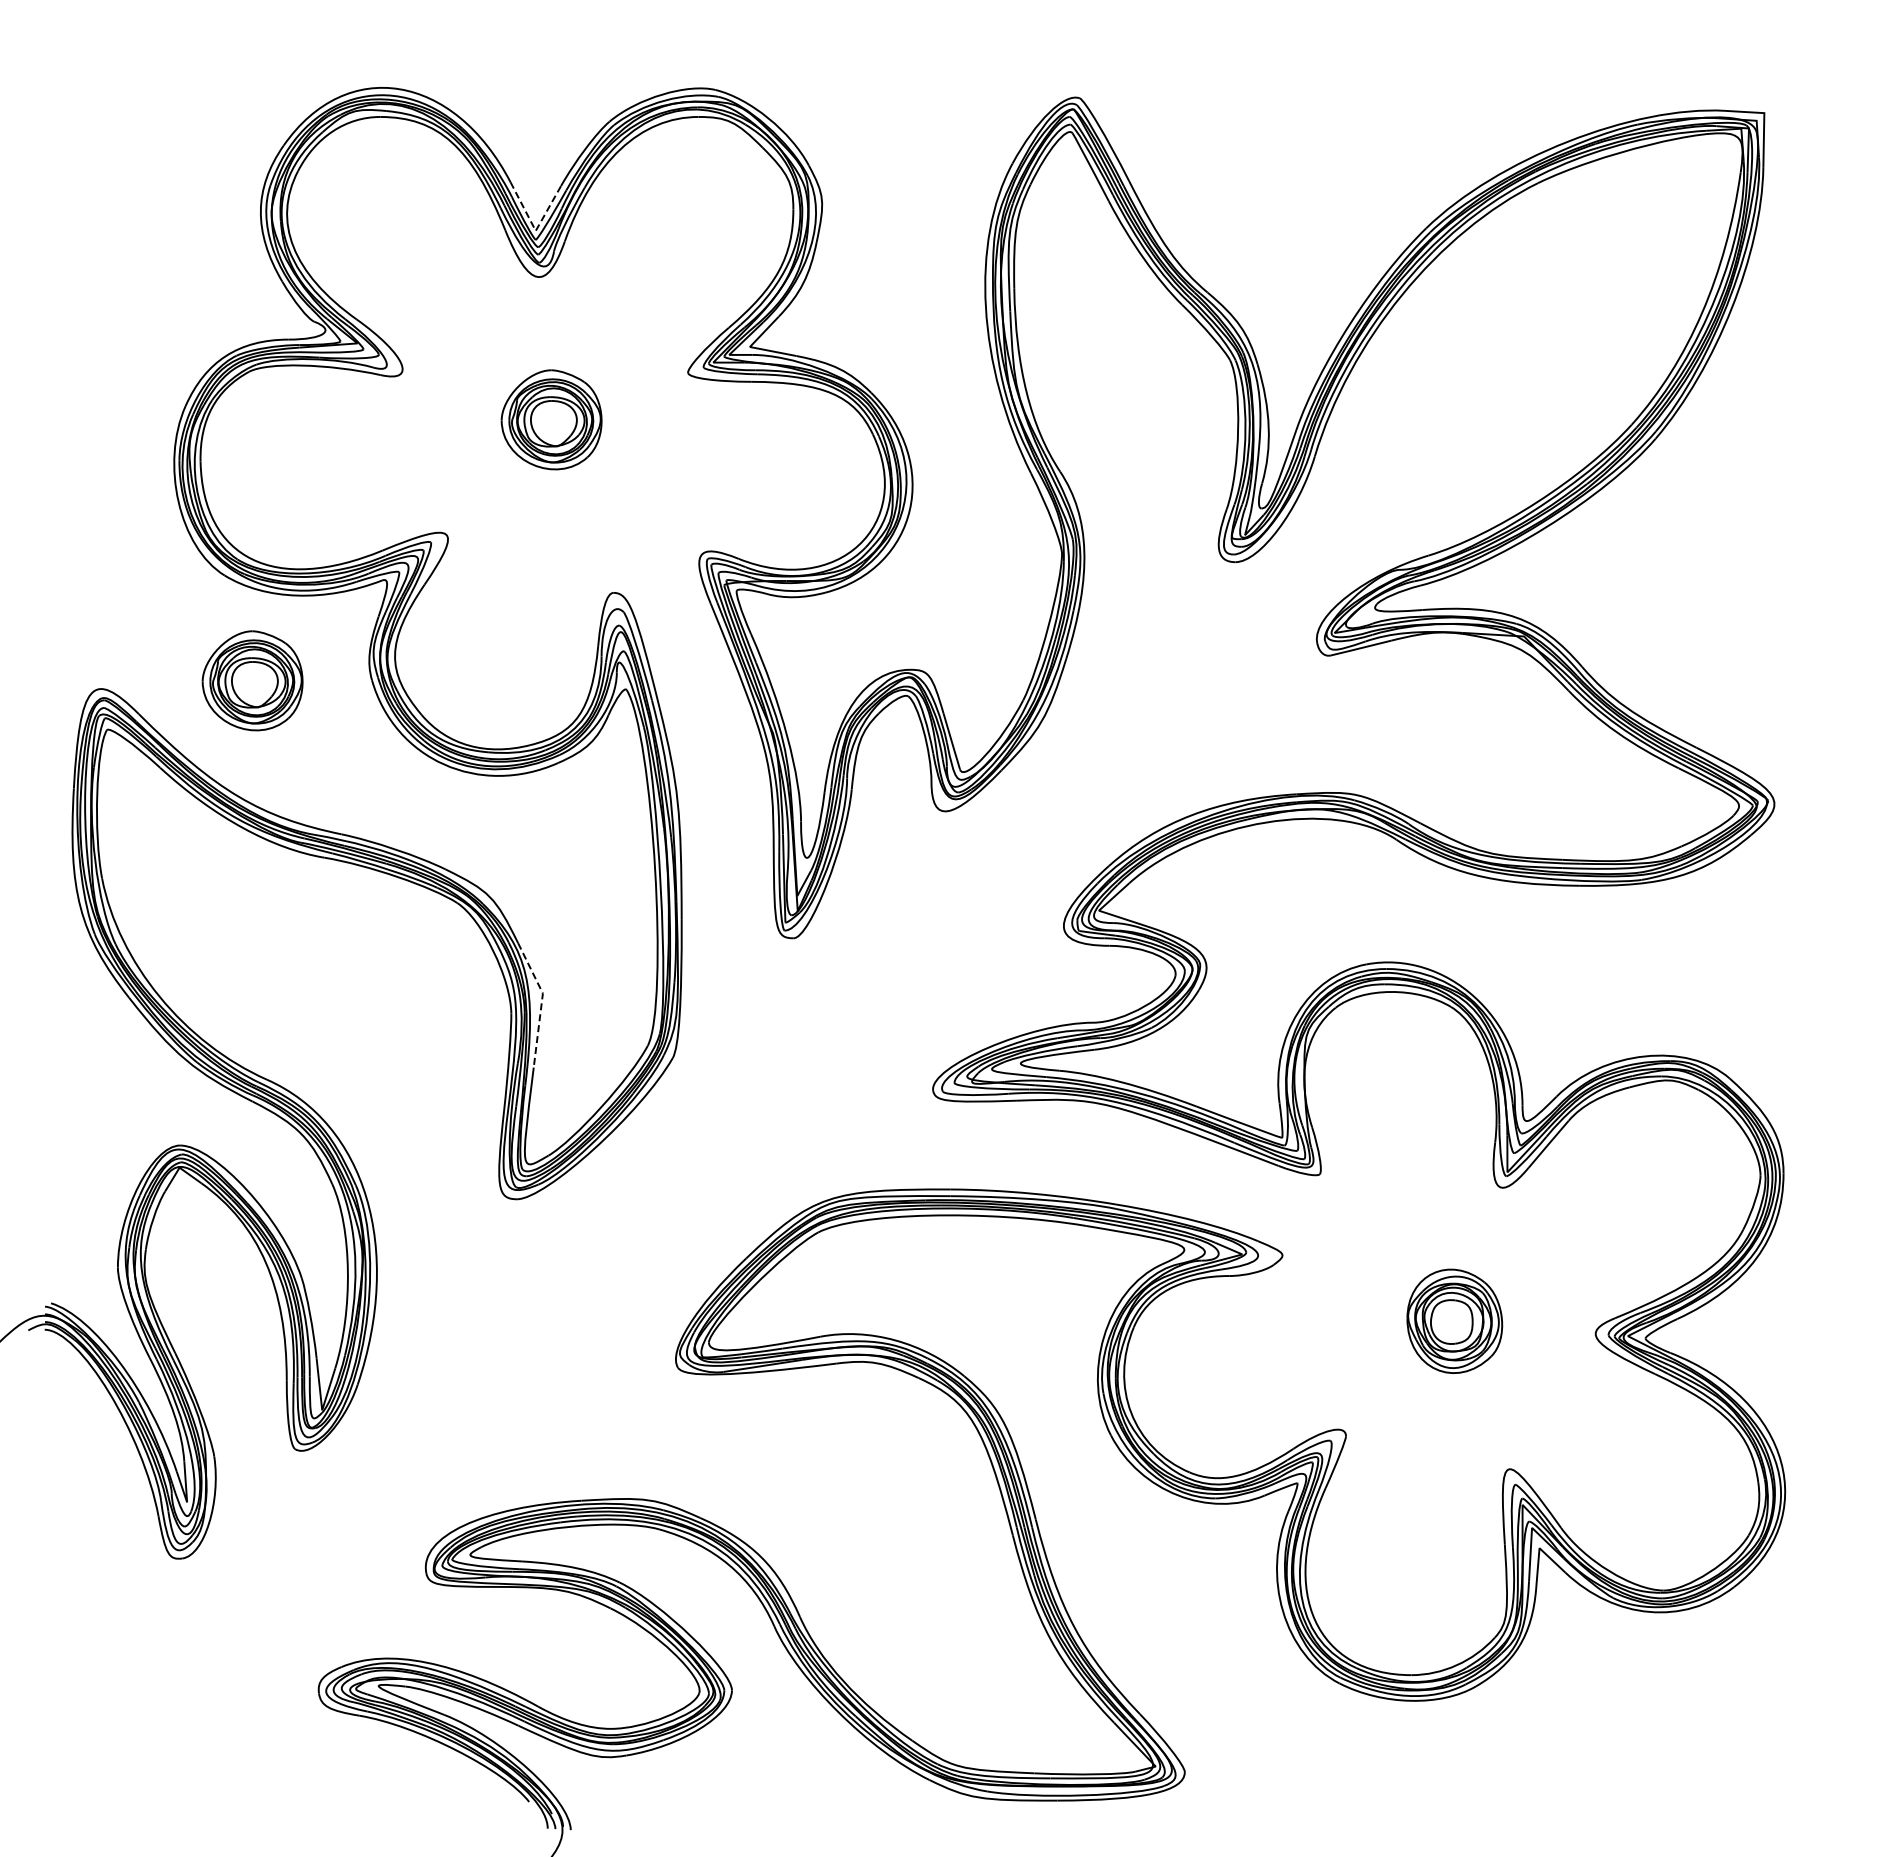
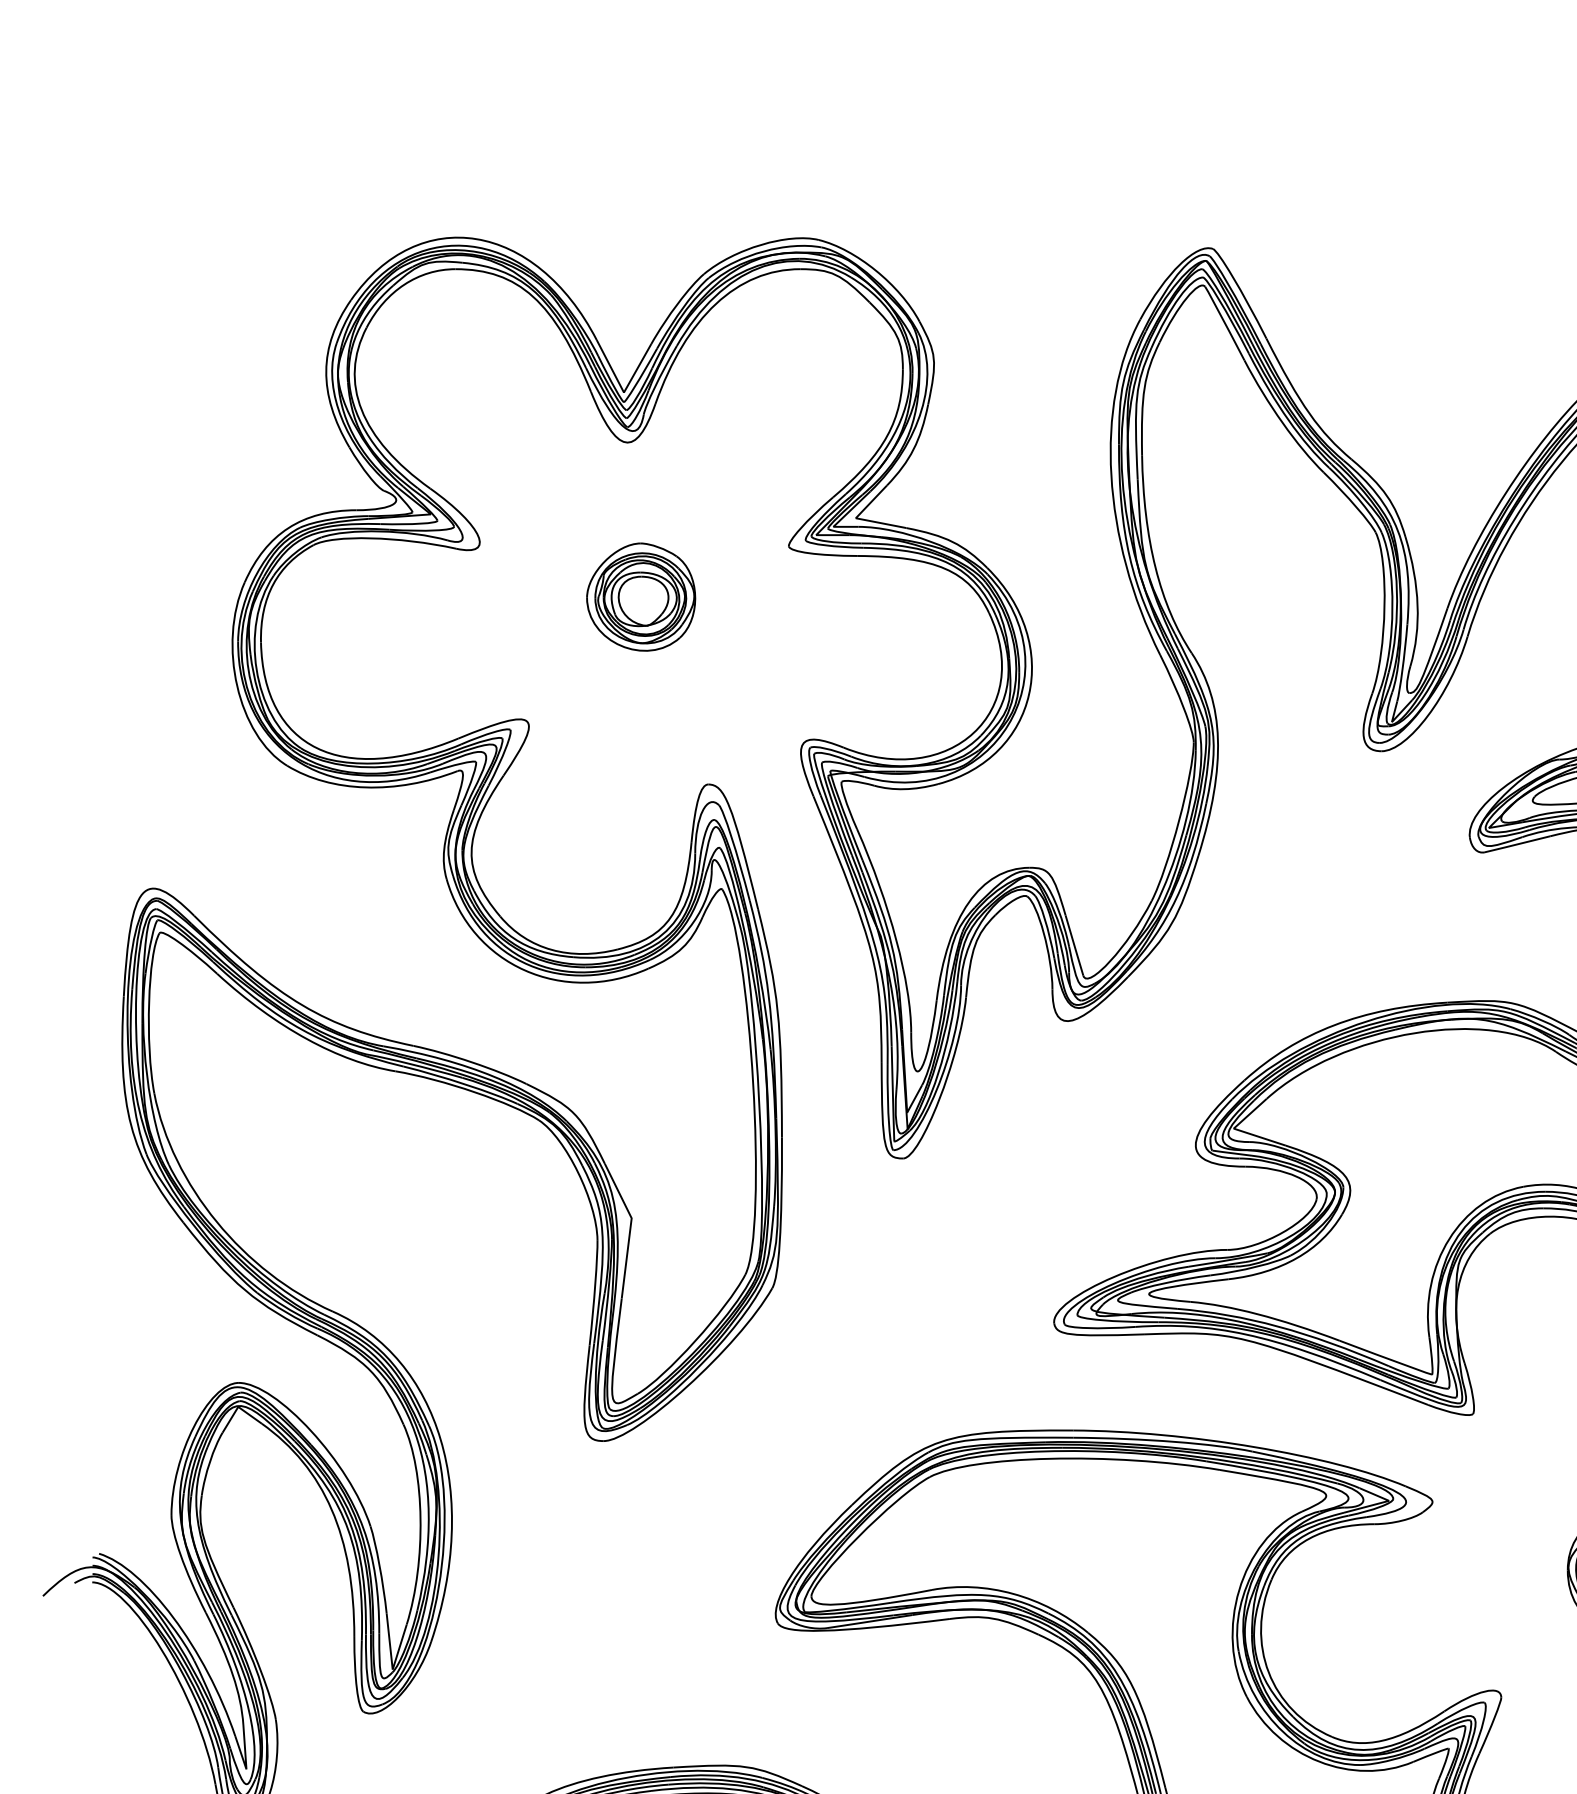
line: (535, 230) -> (623, 392), dashed -> solid
part: (252, 680) -> (317, 879), removed
line: (541, 1002) -> (630, 1228), dashed -> solid

